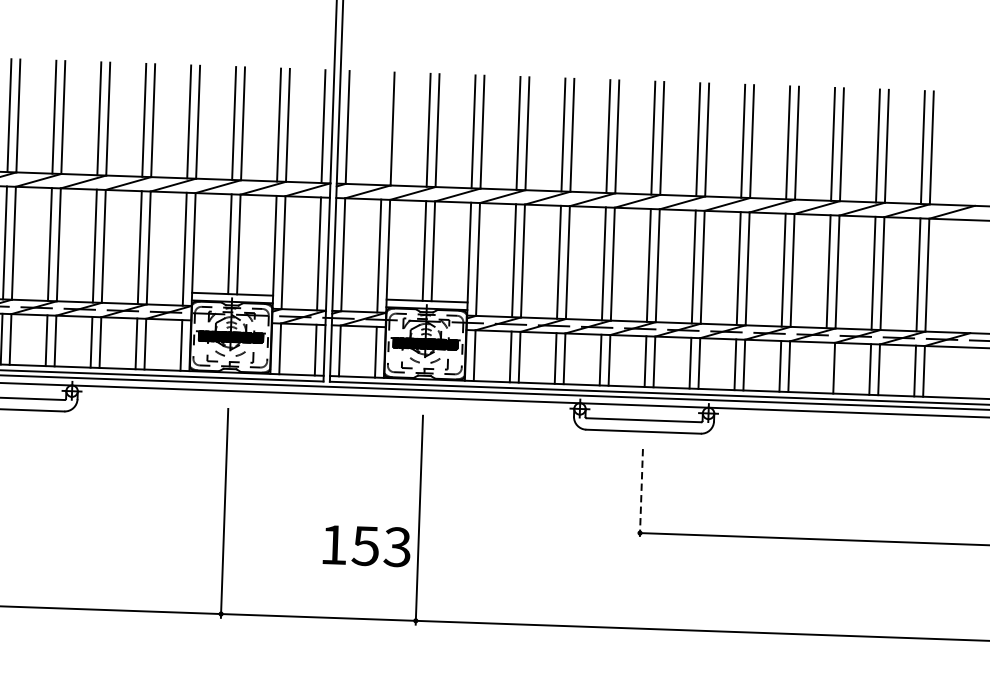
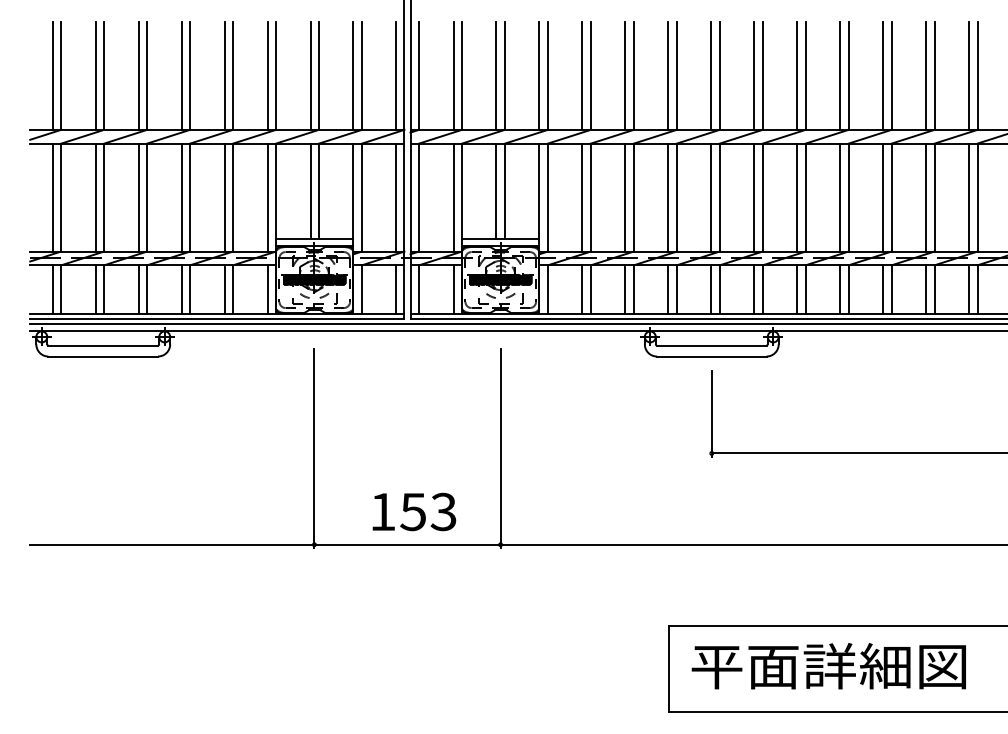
line: (383, 128) -> (453, 75), added
line: (825, 367) -> (883, 289), added
line: (641, 491) -> (711, 413), dashed -> solid
text: (367, 545) -> (414, 511), moved

